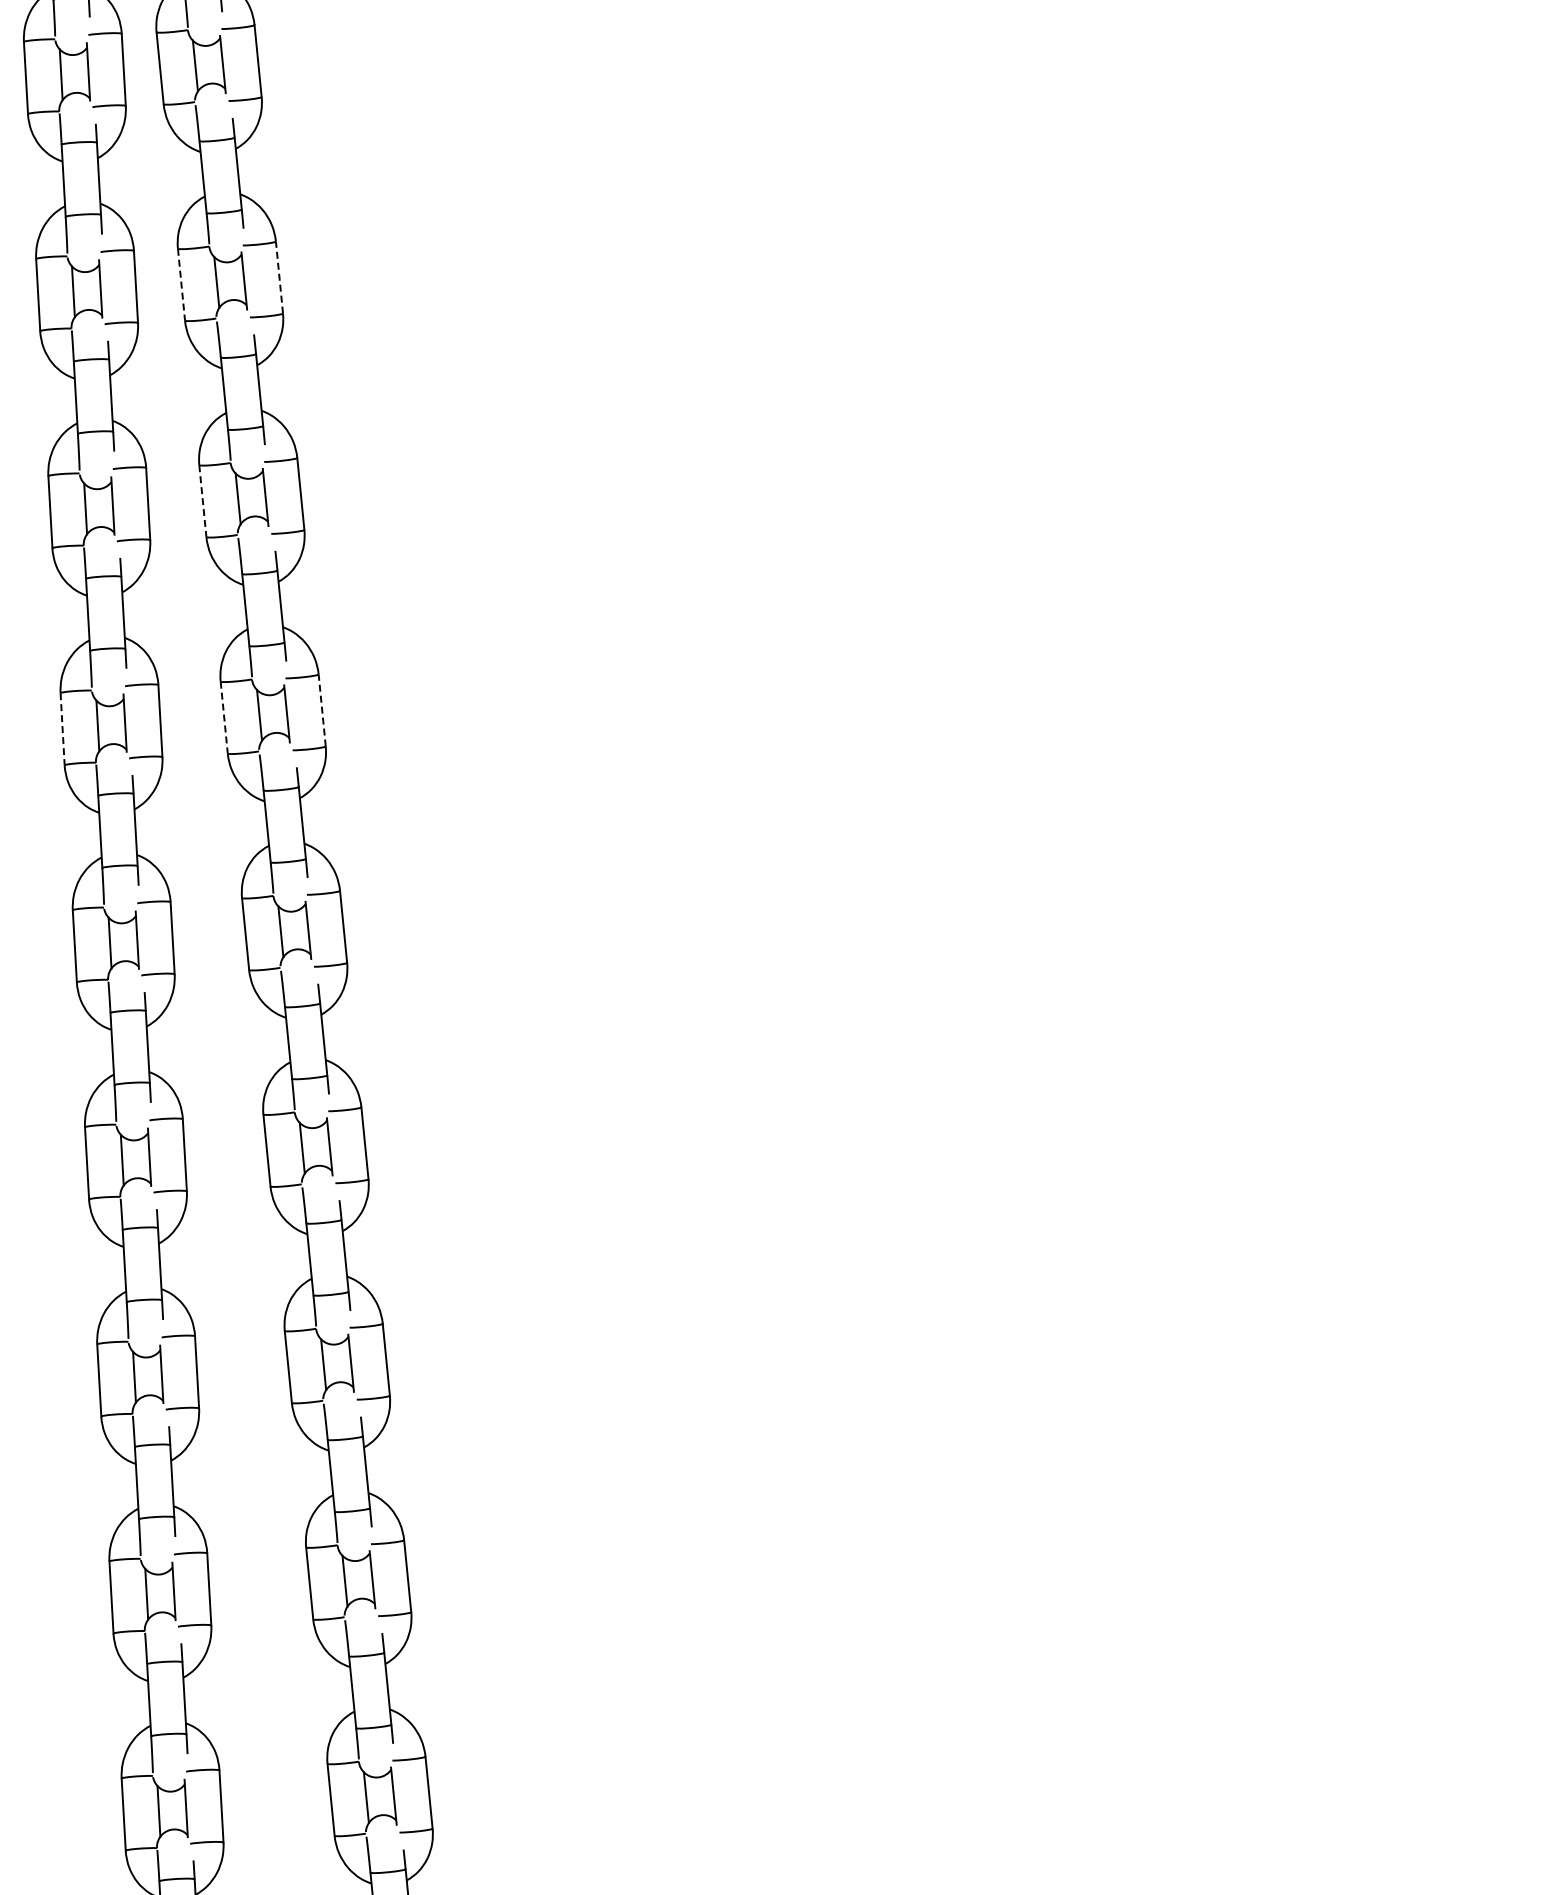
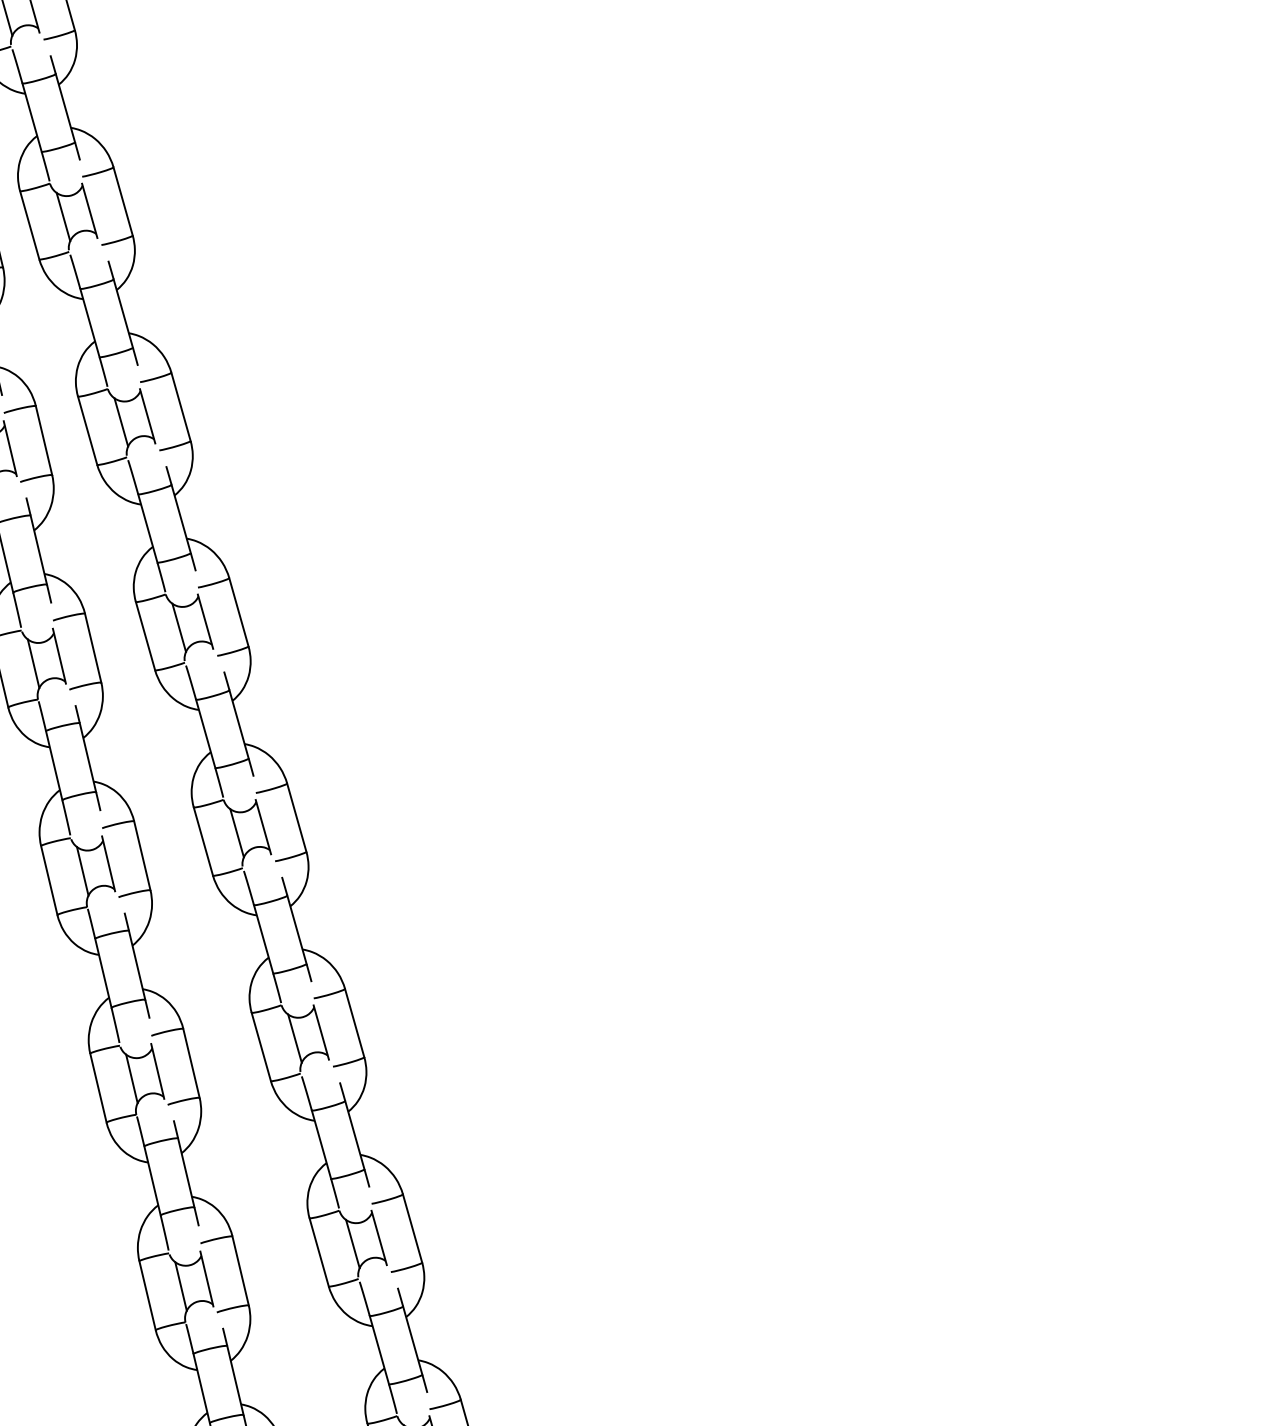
line: (279, 277) -> (181, 406), dashed -> solid
line: (181, 285) -> (87, 431), dashed -> solid
line: (202, 501) -> (145, 636), dashed -> solid
line: (322, 709) -> (296, 816), dashed -> solid
line: (224, 718) -> (203, 842), dashed -> solid
line: (62, 729) -> (49, 880), dashed -> solid

